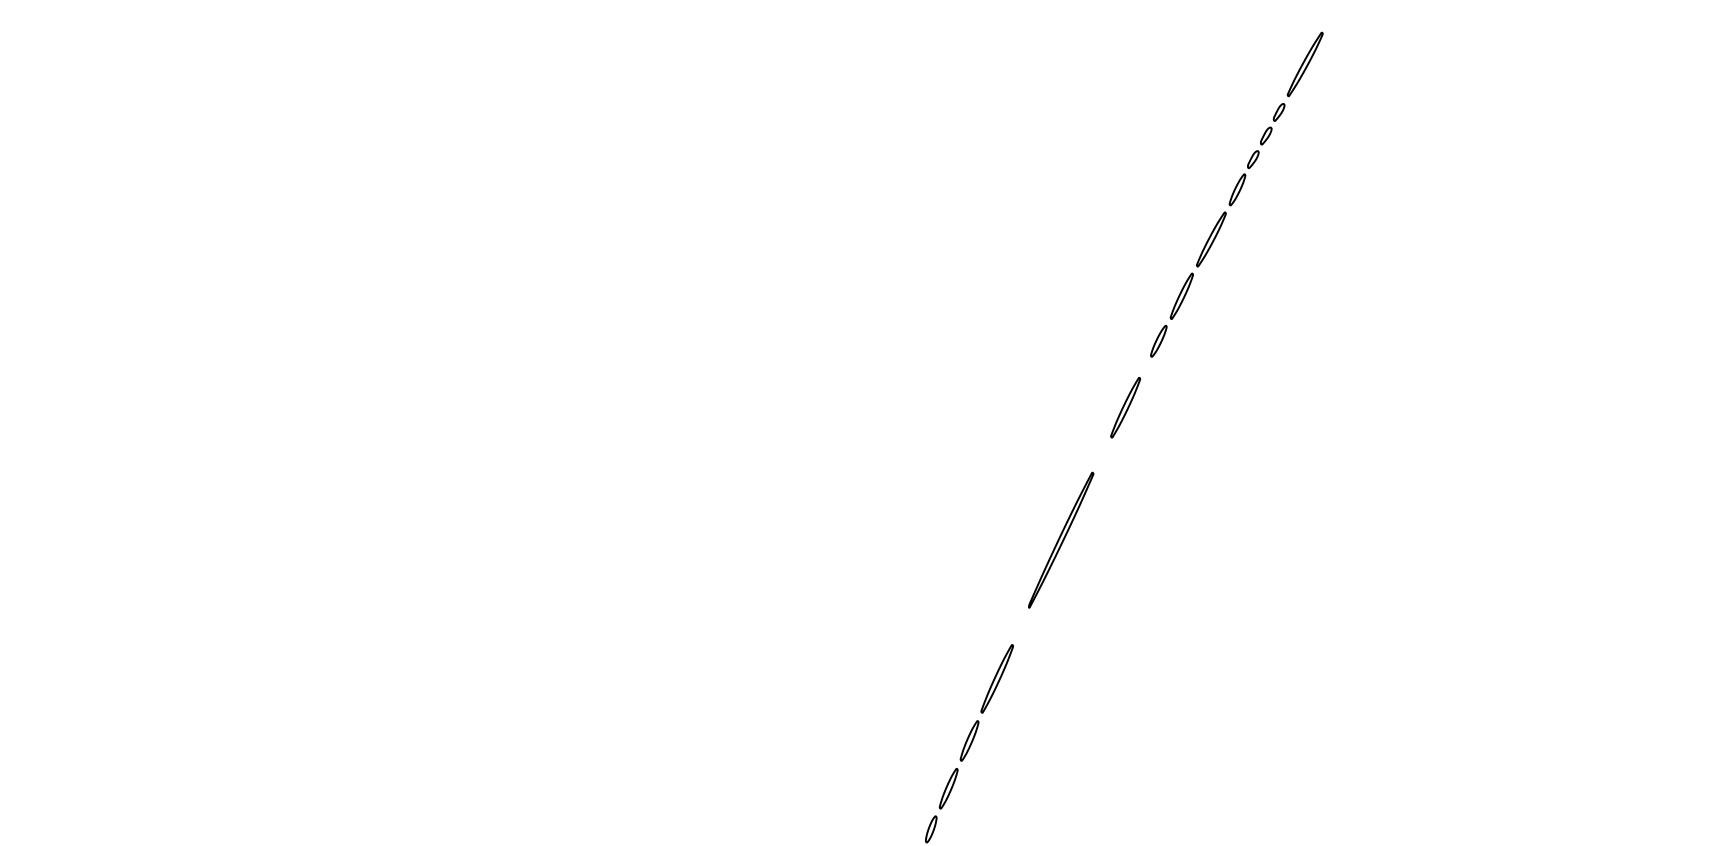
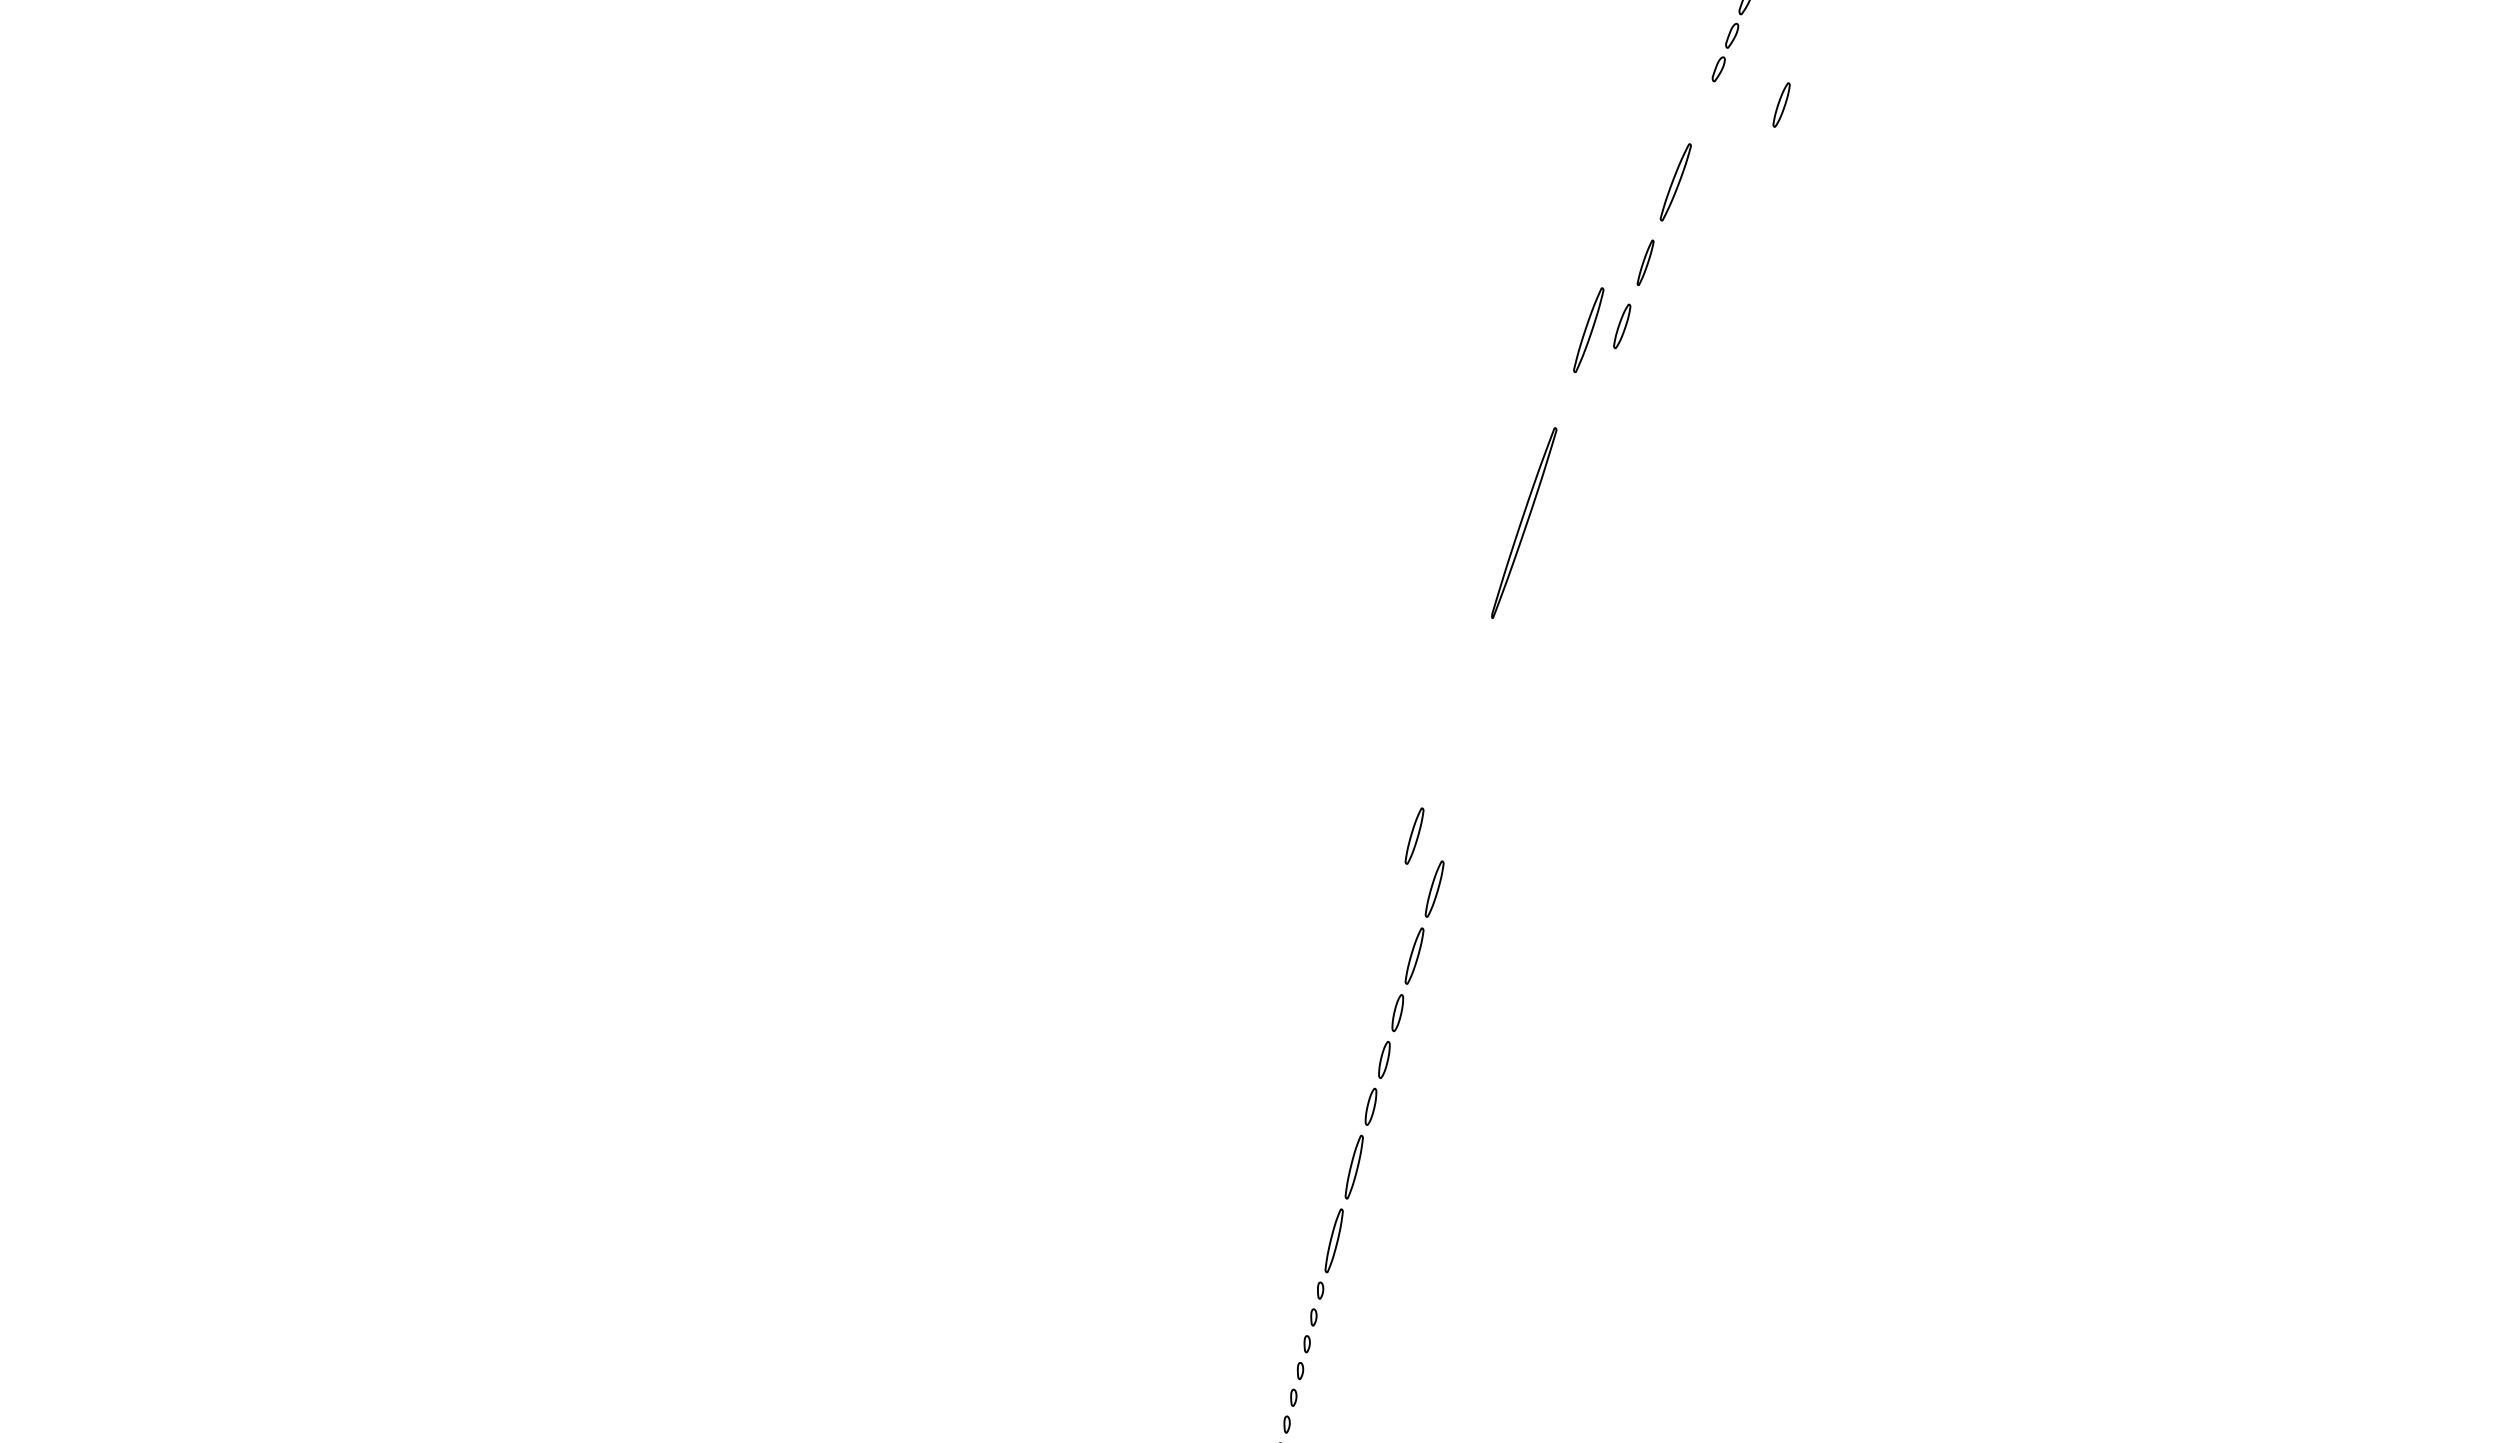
part: (1237, 189) -> (1781, 104), moved
part: (1181, 296) -> (1645, 262), size x0.7
part: (1125, 407) -> (1588, 330), moved
part: (1061, 539) -> (1524, 522), moved
part: (997, 678) -> (1461, 801), removed
part: (959, 699) -> (1414, 835), added

